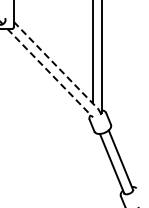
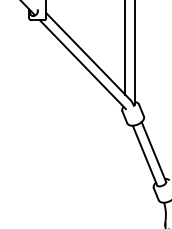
line: (55, 65) -> (88, 56), dashed -> solid
line: (49, 73) -> (82, 64), dashed -> solid

